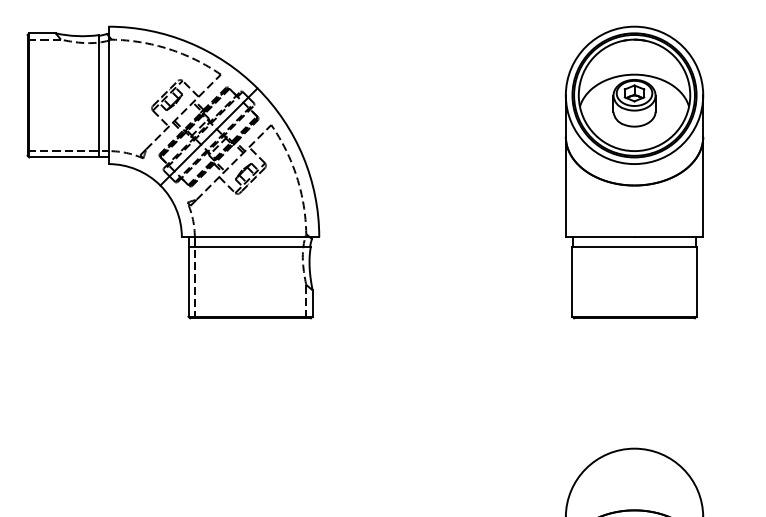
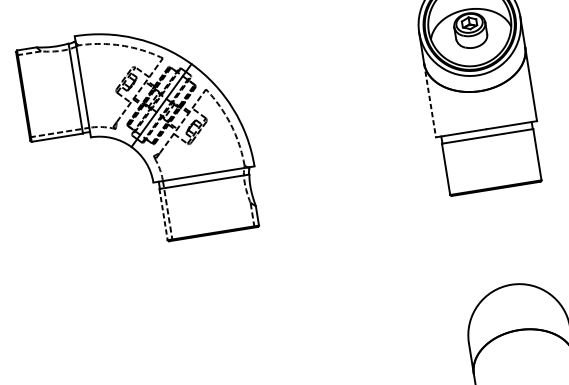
line: (565, 187) -> (429, 100), solid -> dashed
line: (188, 281) -> (163, 214), solid -> dashed

